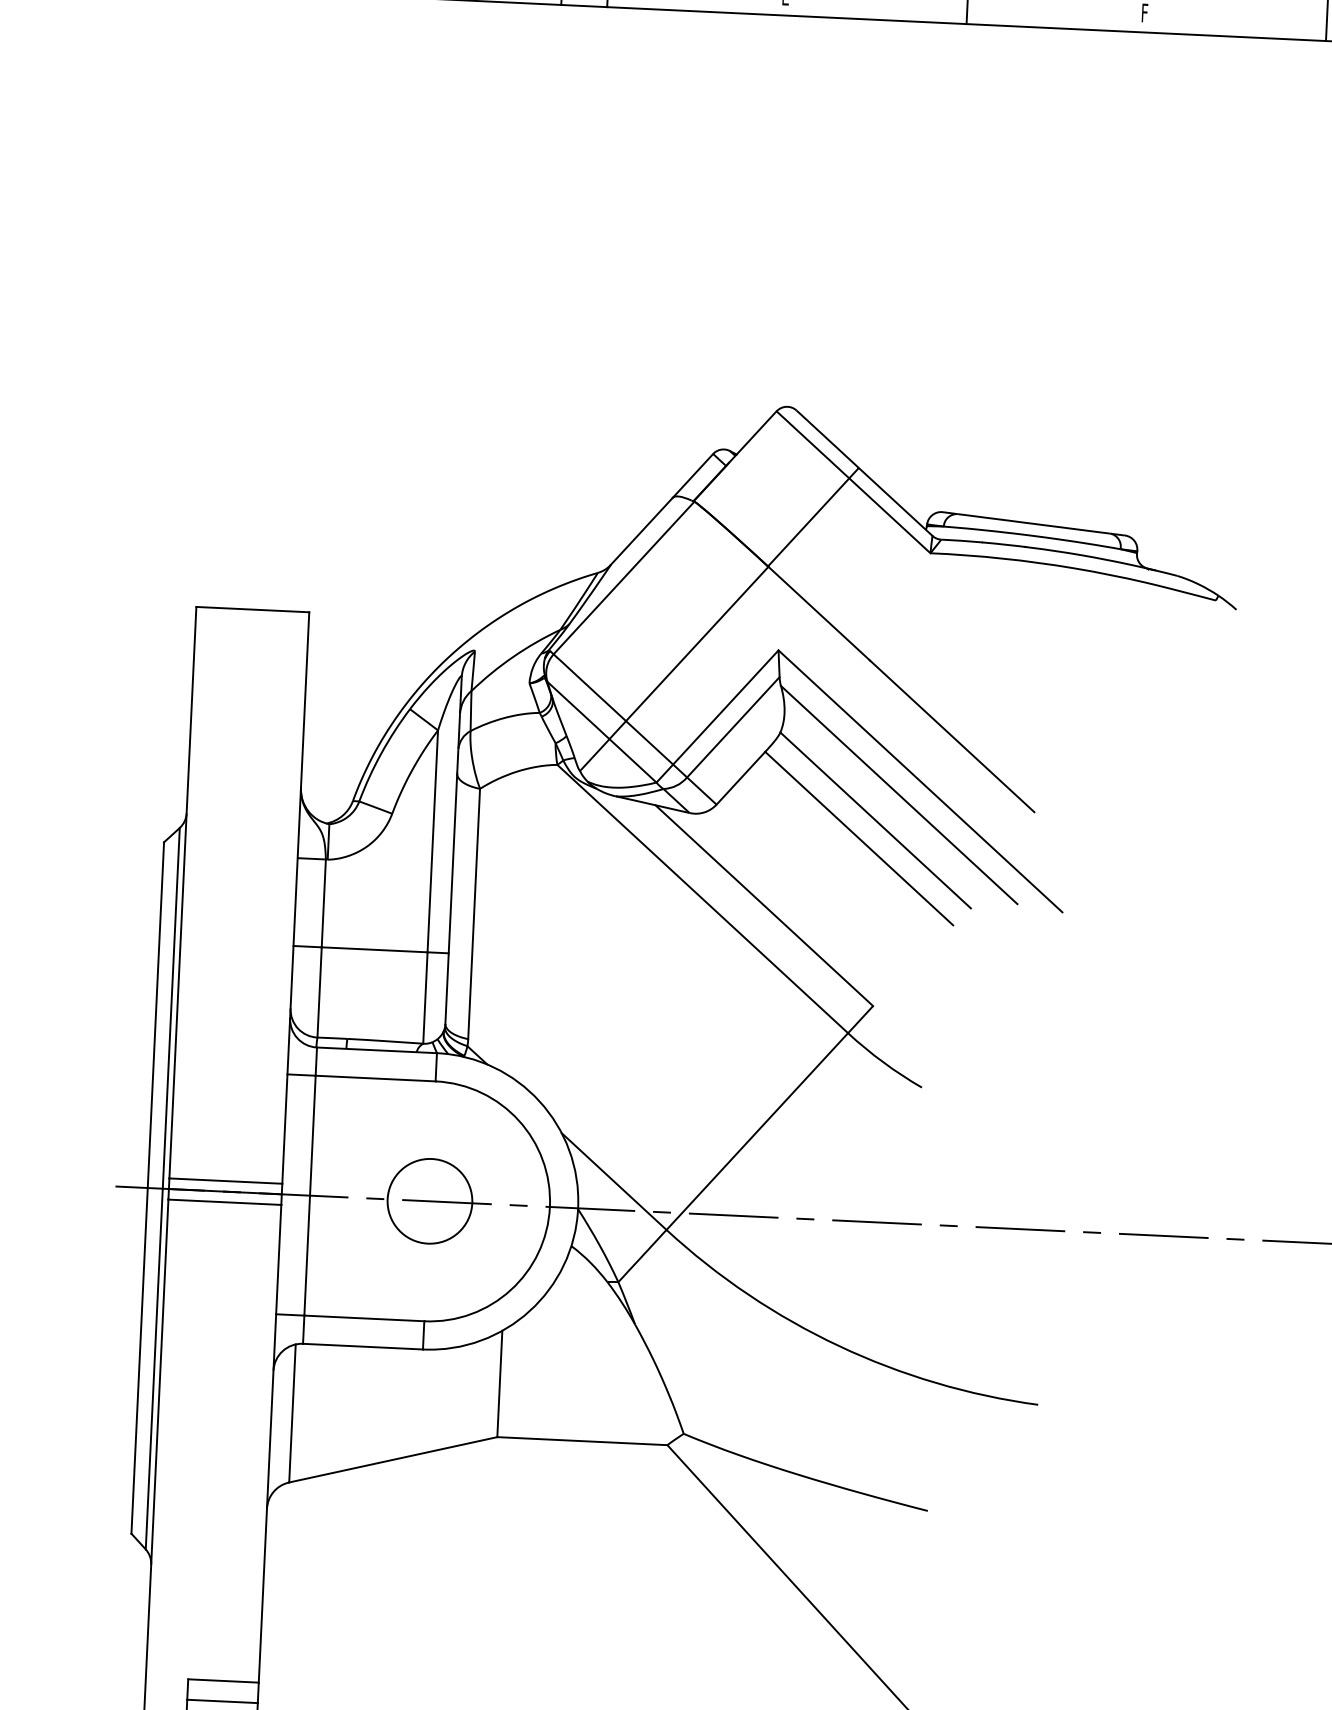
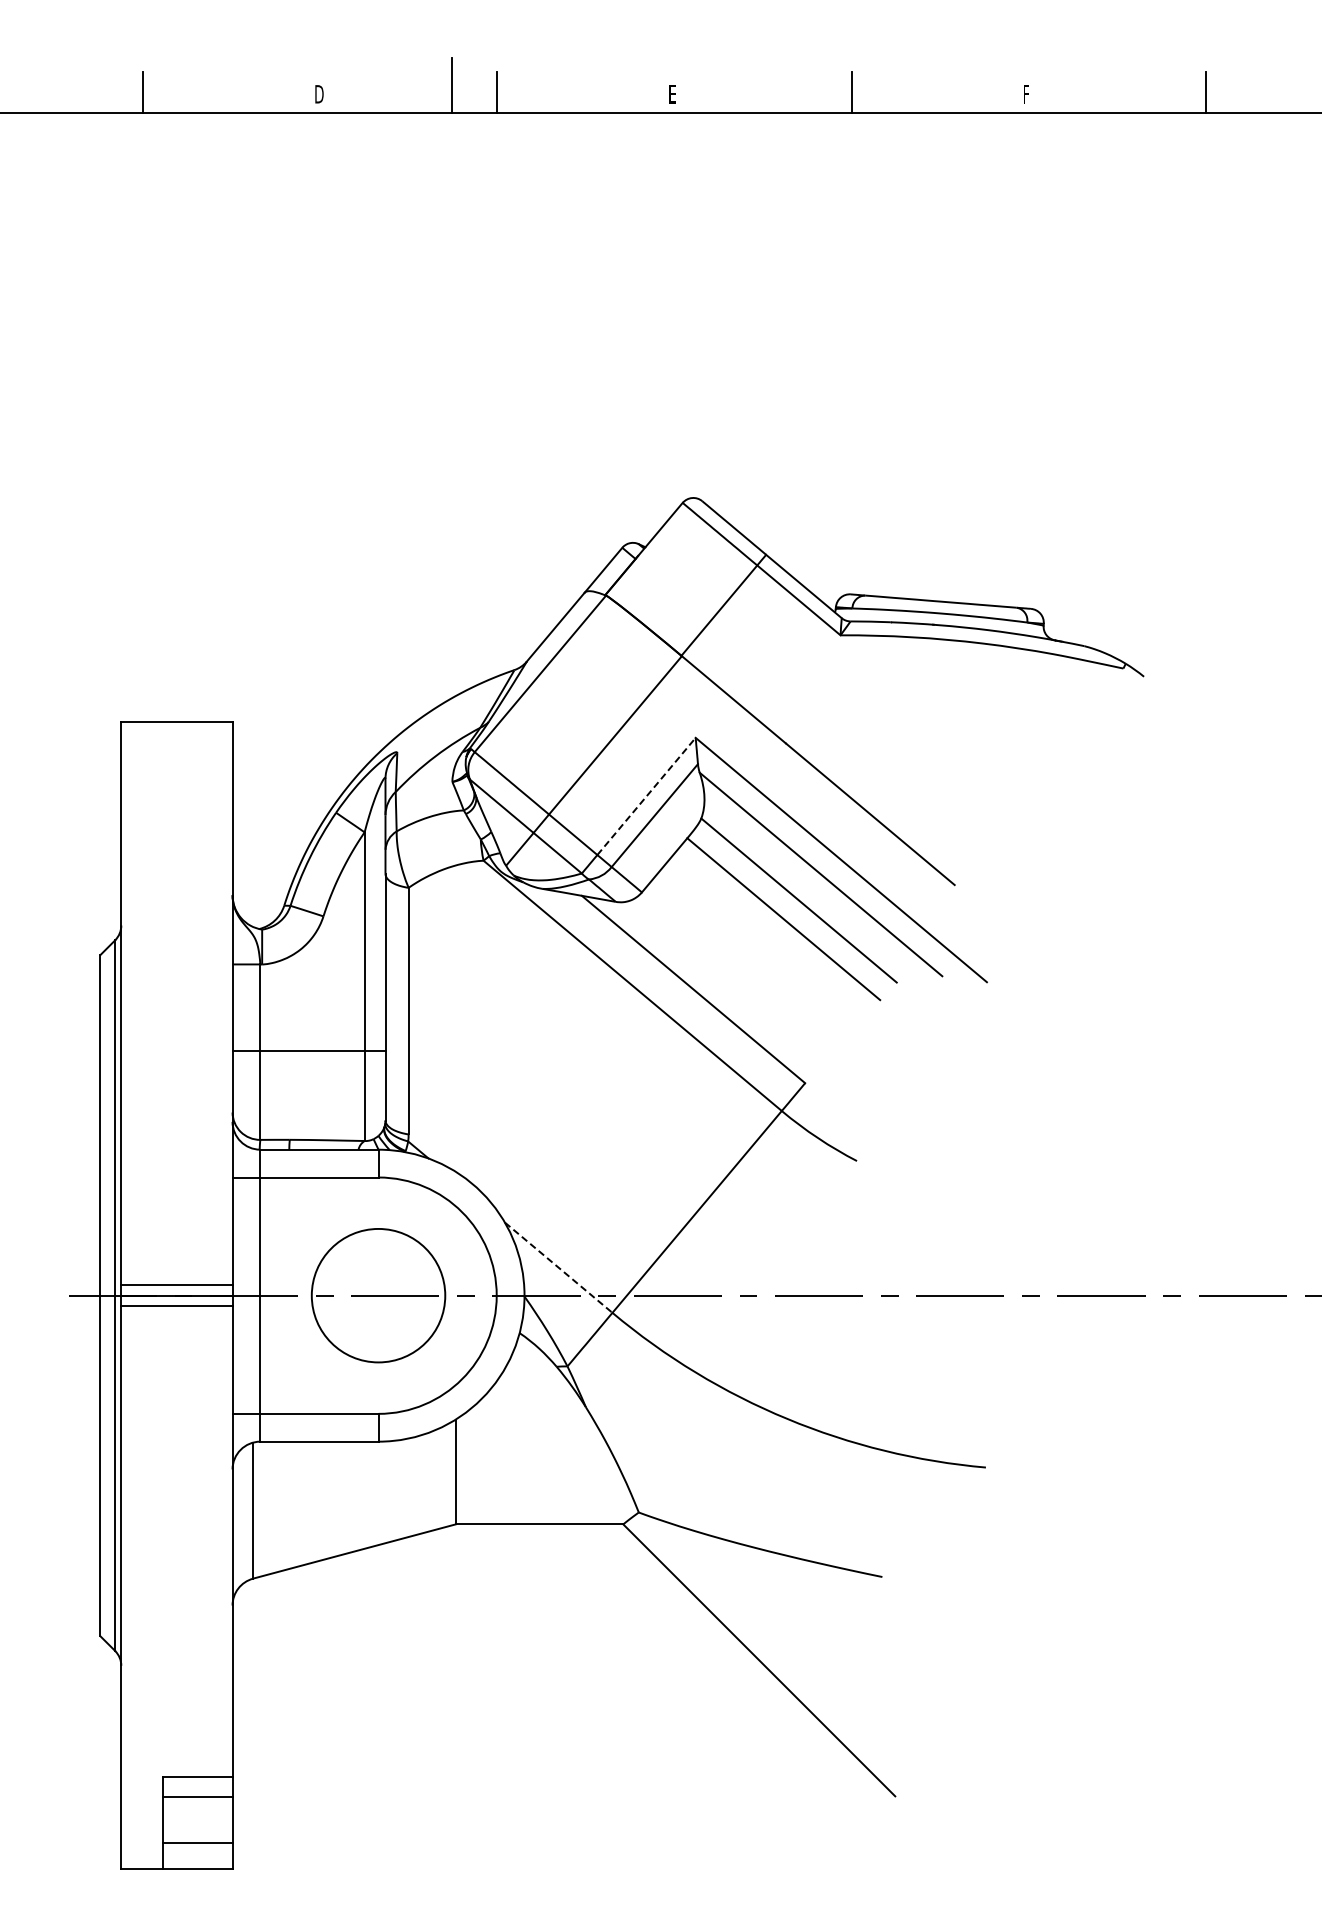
line: (725, 707) -> (646, 796), solid -> dashed
line: (614, 1182) -> (559, 1268), solid -> dashed
circle: (429, 1201) -> (378, 1295), size x1.6

